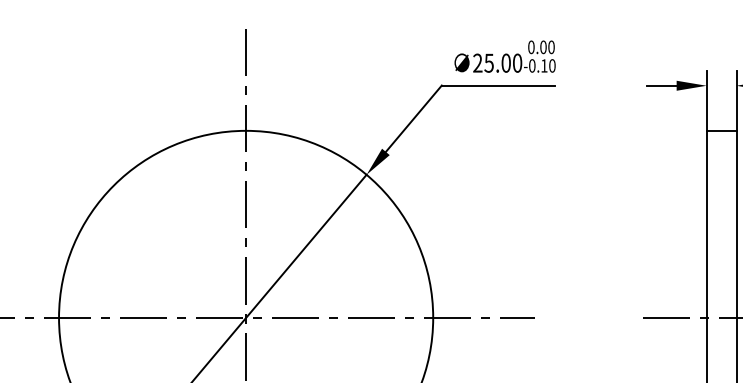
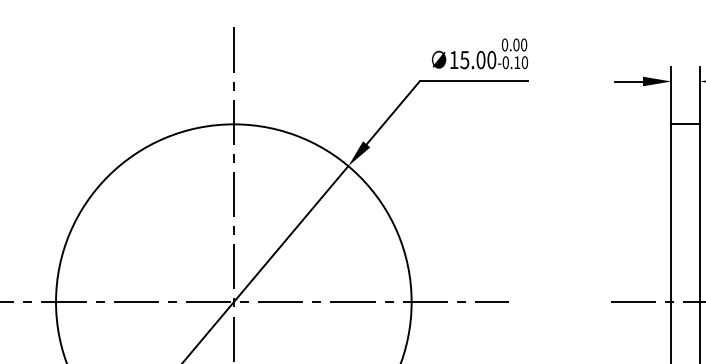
text: (477, 62) -> (453, 59), 25.00 -> 15.00

